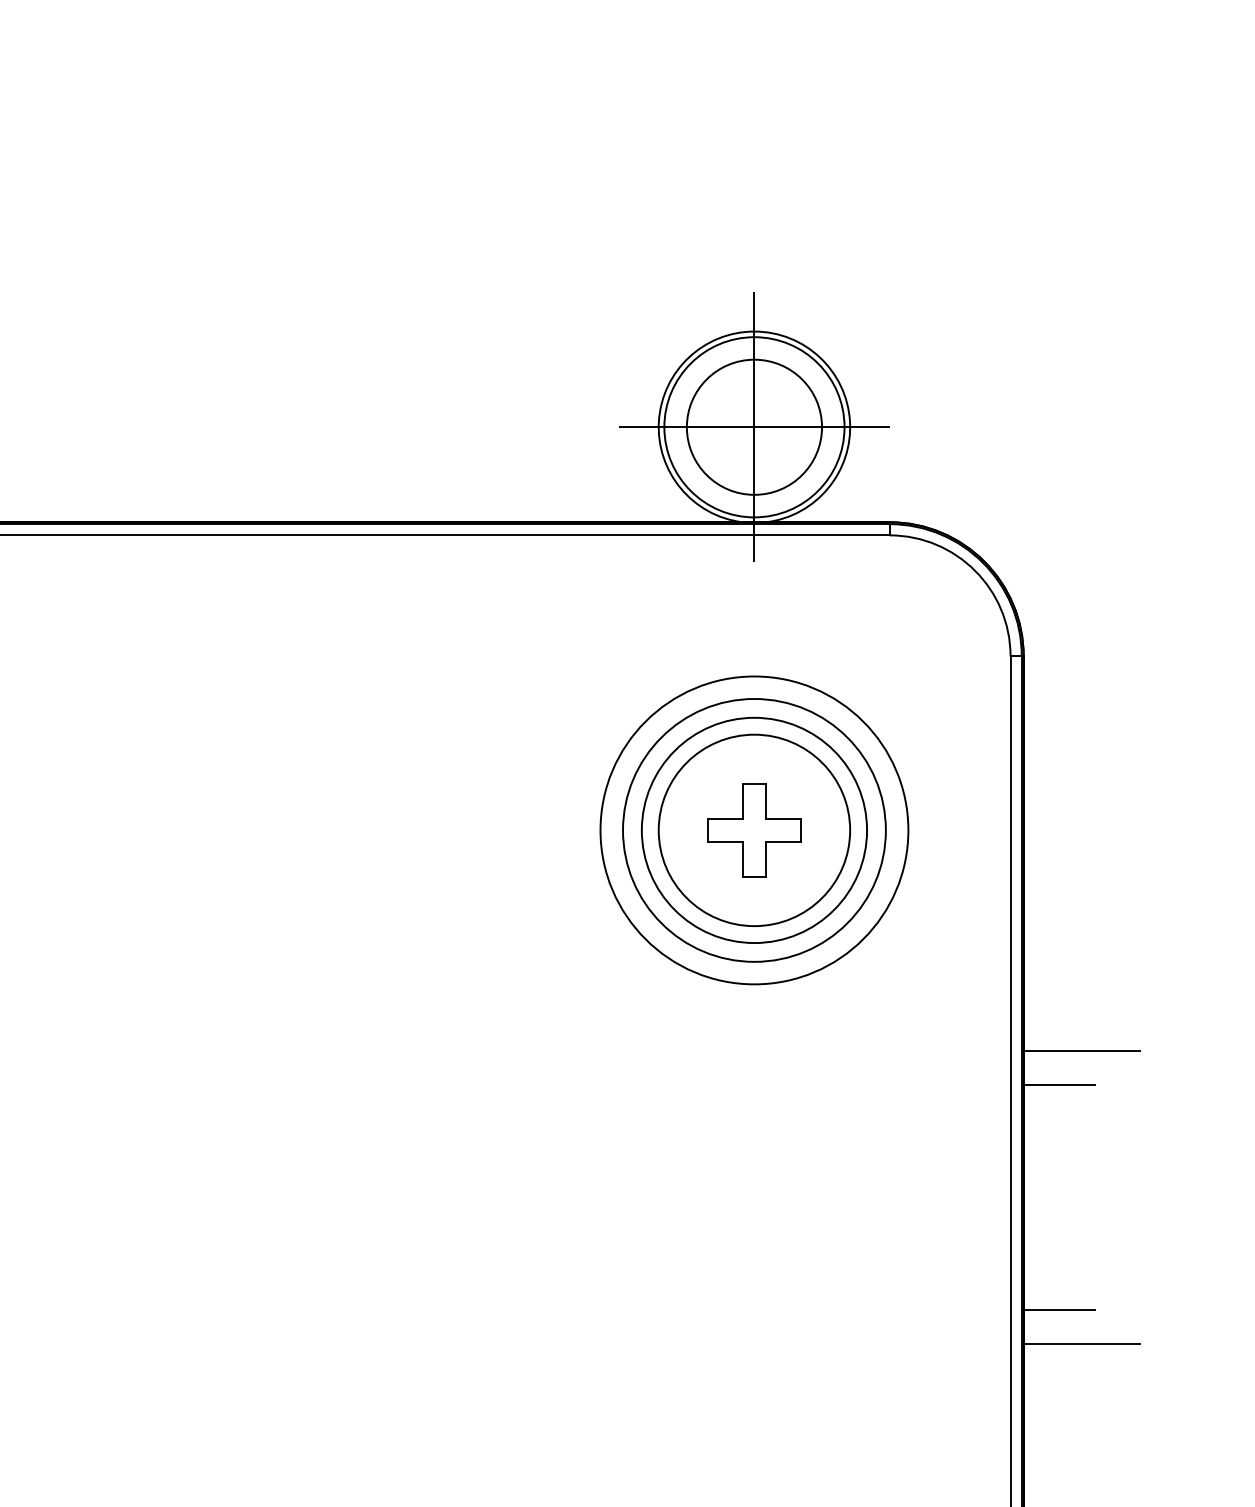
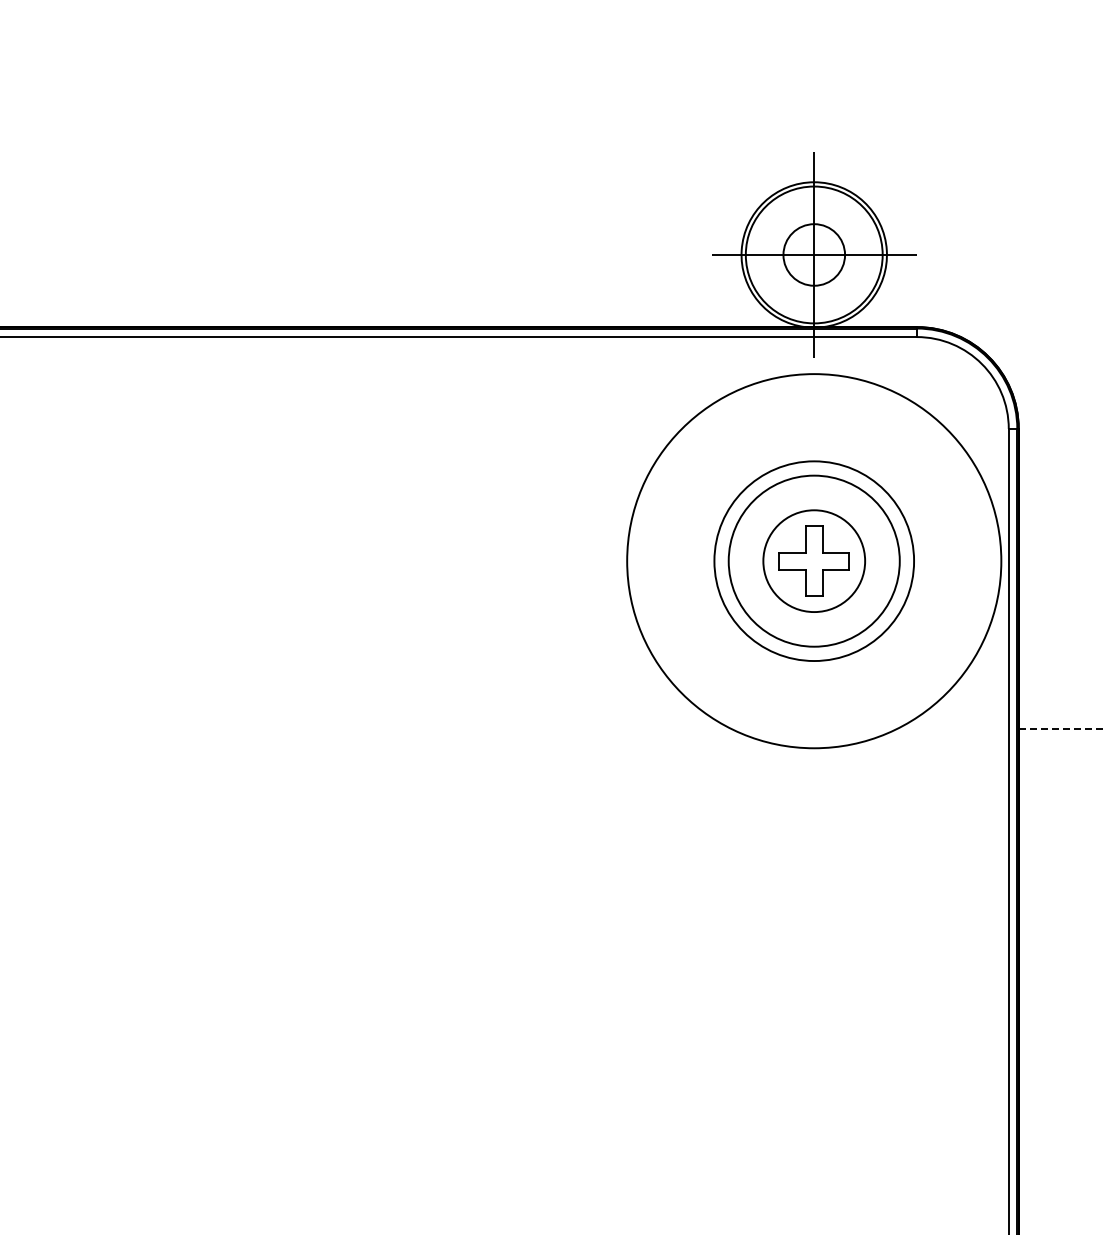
circle: (753, 426) -> (813, 254), size x0.6
circle: (753, 829) -> (813, 560), size x0.7
circle: (754, 830) -> (814, 561), size x1.6
line: (1082, 1050) -> (1063, 728), solid -> dashed
line: (1058, 1084) -> (1045, 754), removed
line: (1058, 1310) -> (1045, 925), removed
line: (1081, 1344) -> (1062, 951), removed

